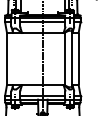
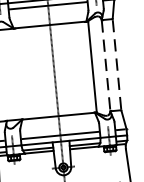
line: (78, 58) -> (116, 63), solid -> dashed
line: (72, 59) -> (106, 66), solid -> dashed

